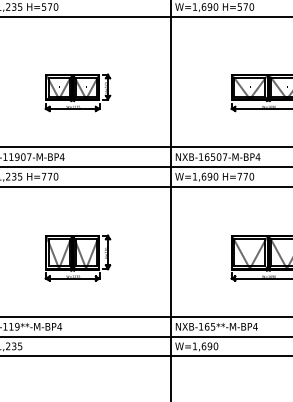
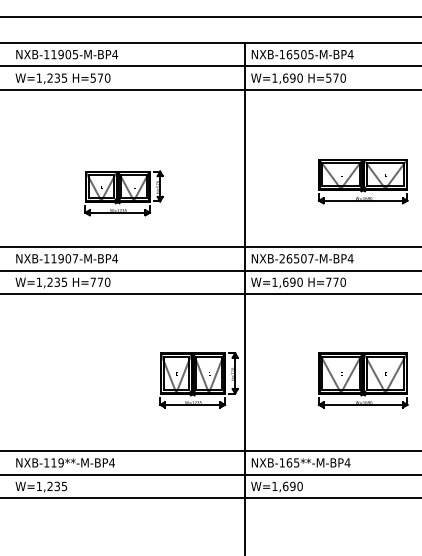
part: (77, 92) -> (123, 193), moved
text: (200, 156) -> (281, 258), NXB-16507-M-BP4 -> NXB-26507-M-BP4
part: (77, 258) -> (198, 380), moved

